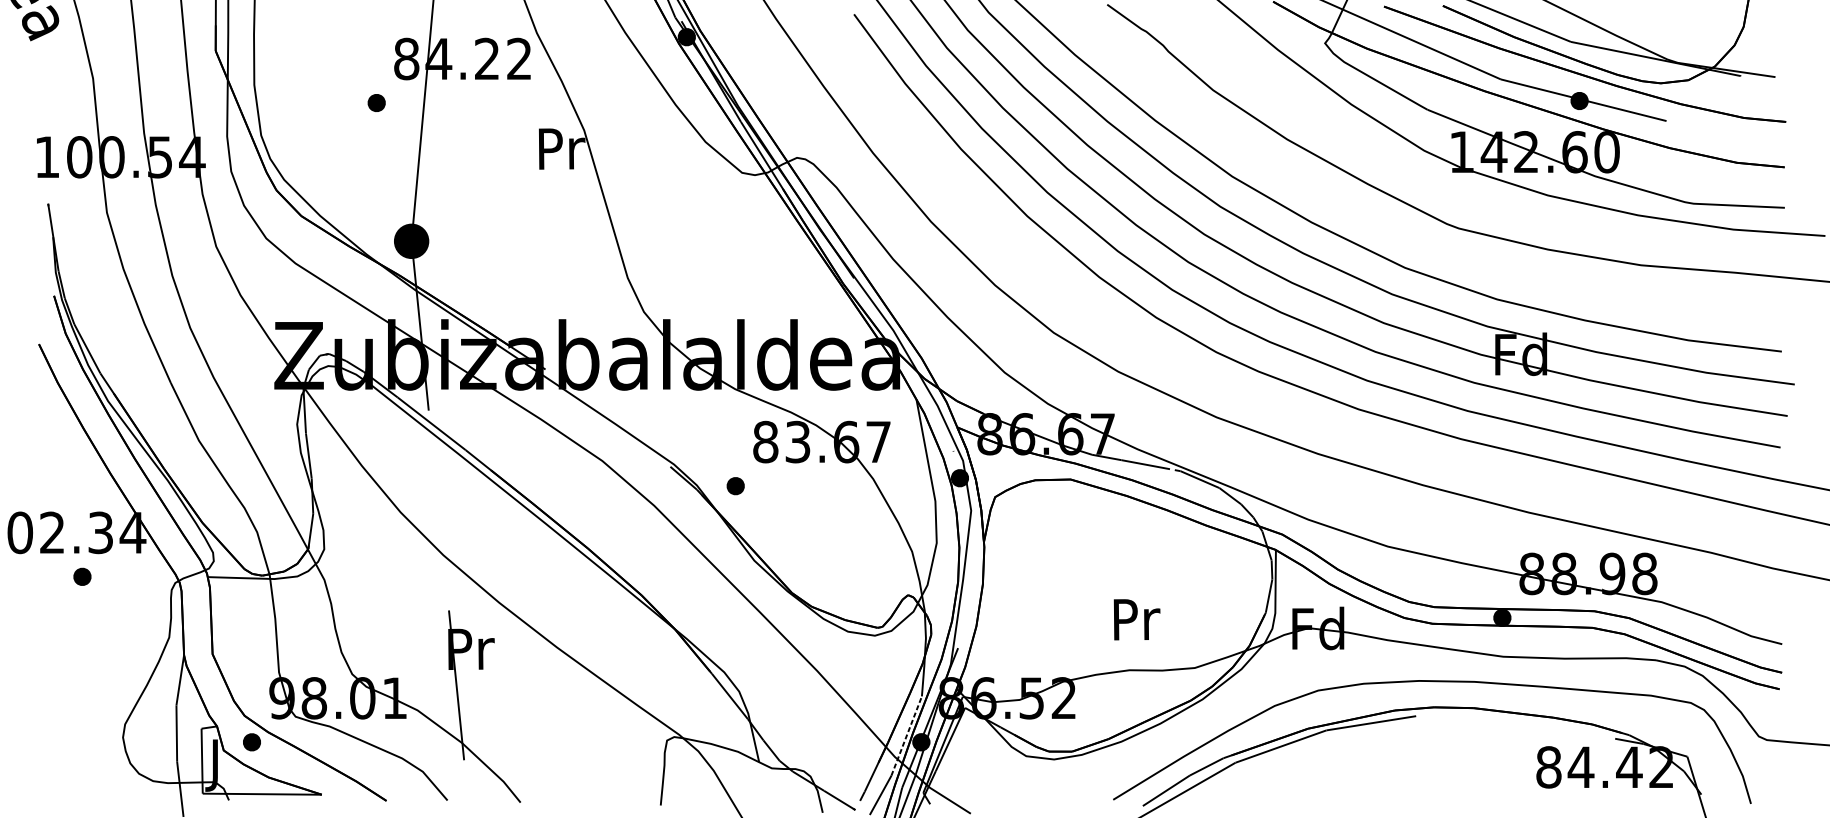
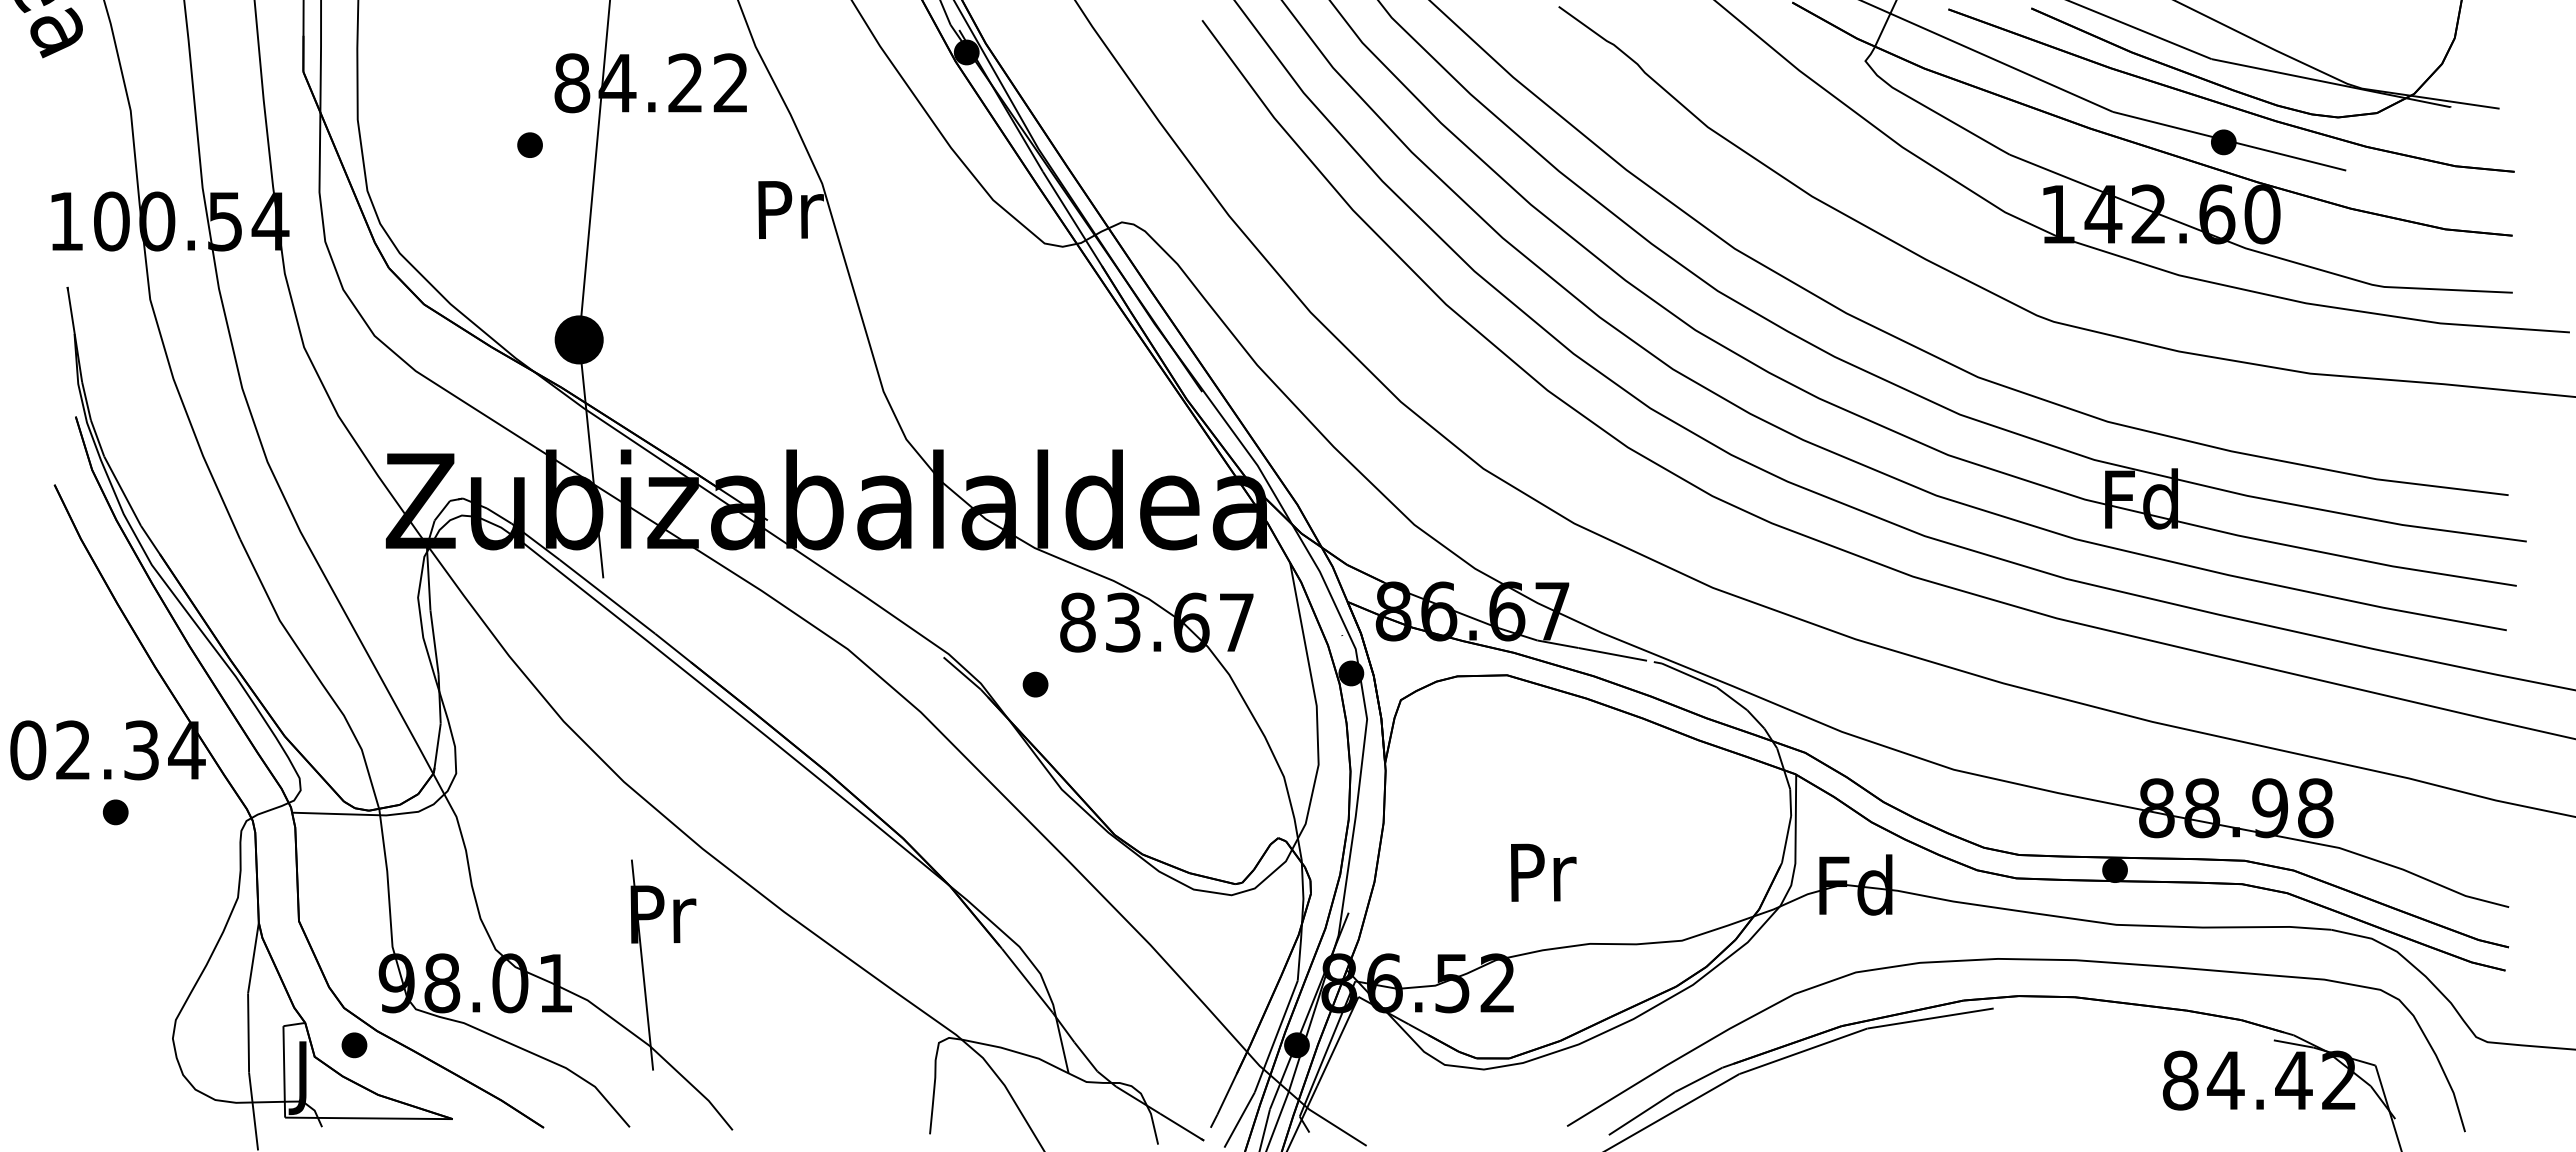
text: (1136, 619) -> (1543, 872), moved
line: (906, 736) -> (1276, 1036), dashed -> solid

